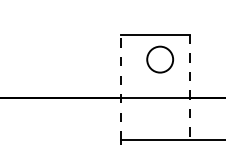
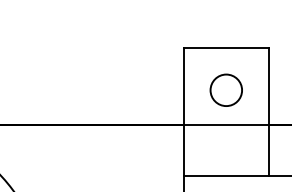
circle: (159, 58) -> (225, 89), moved
line: (120, 86) -> (184, 111), dashed -> solid
line: (189, 87) -> (268, 112), dashed -> solid

